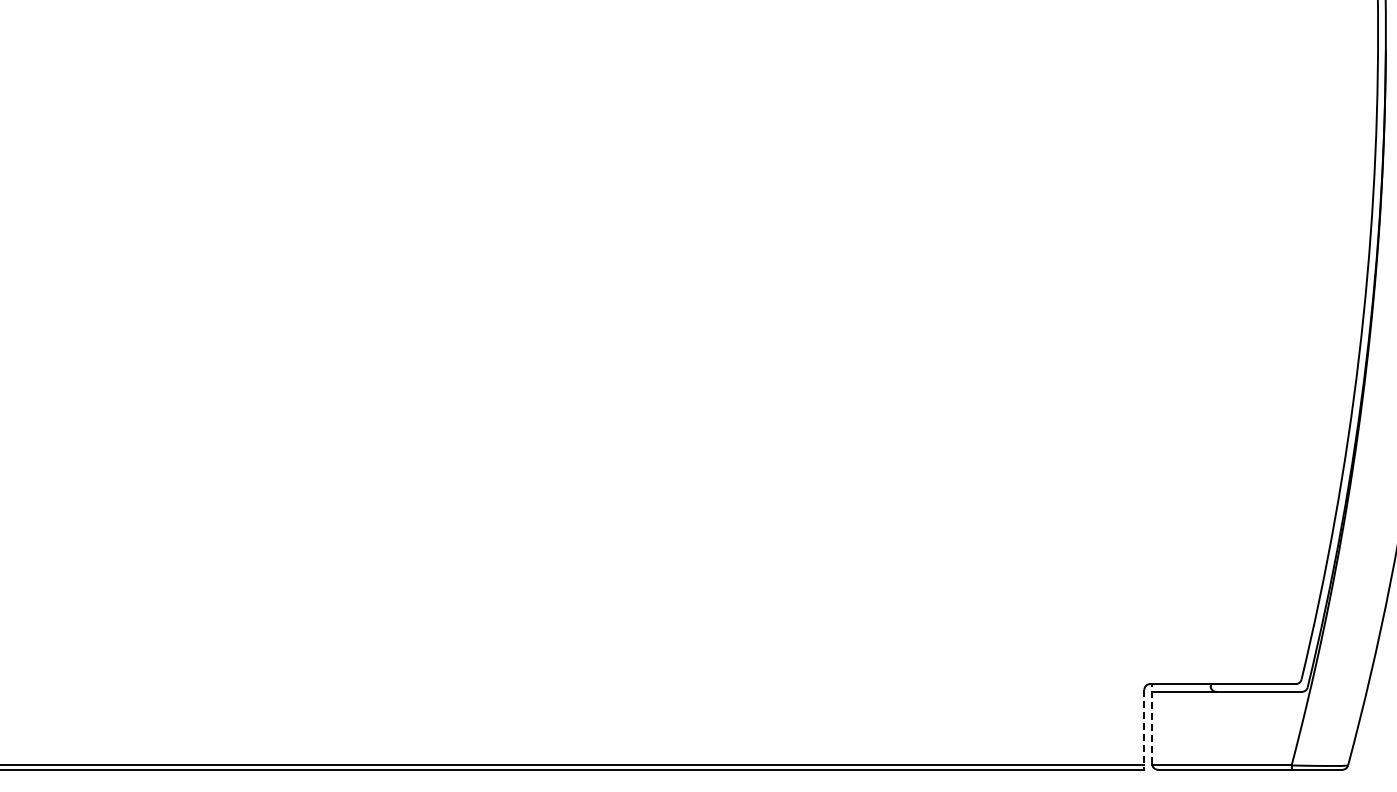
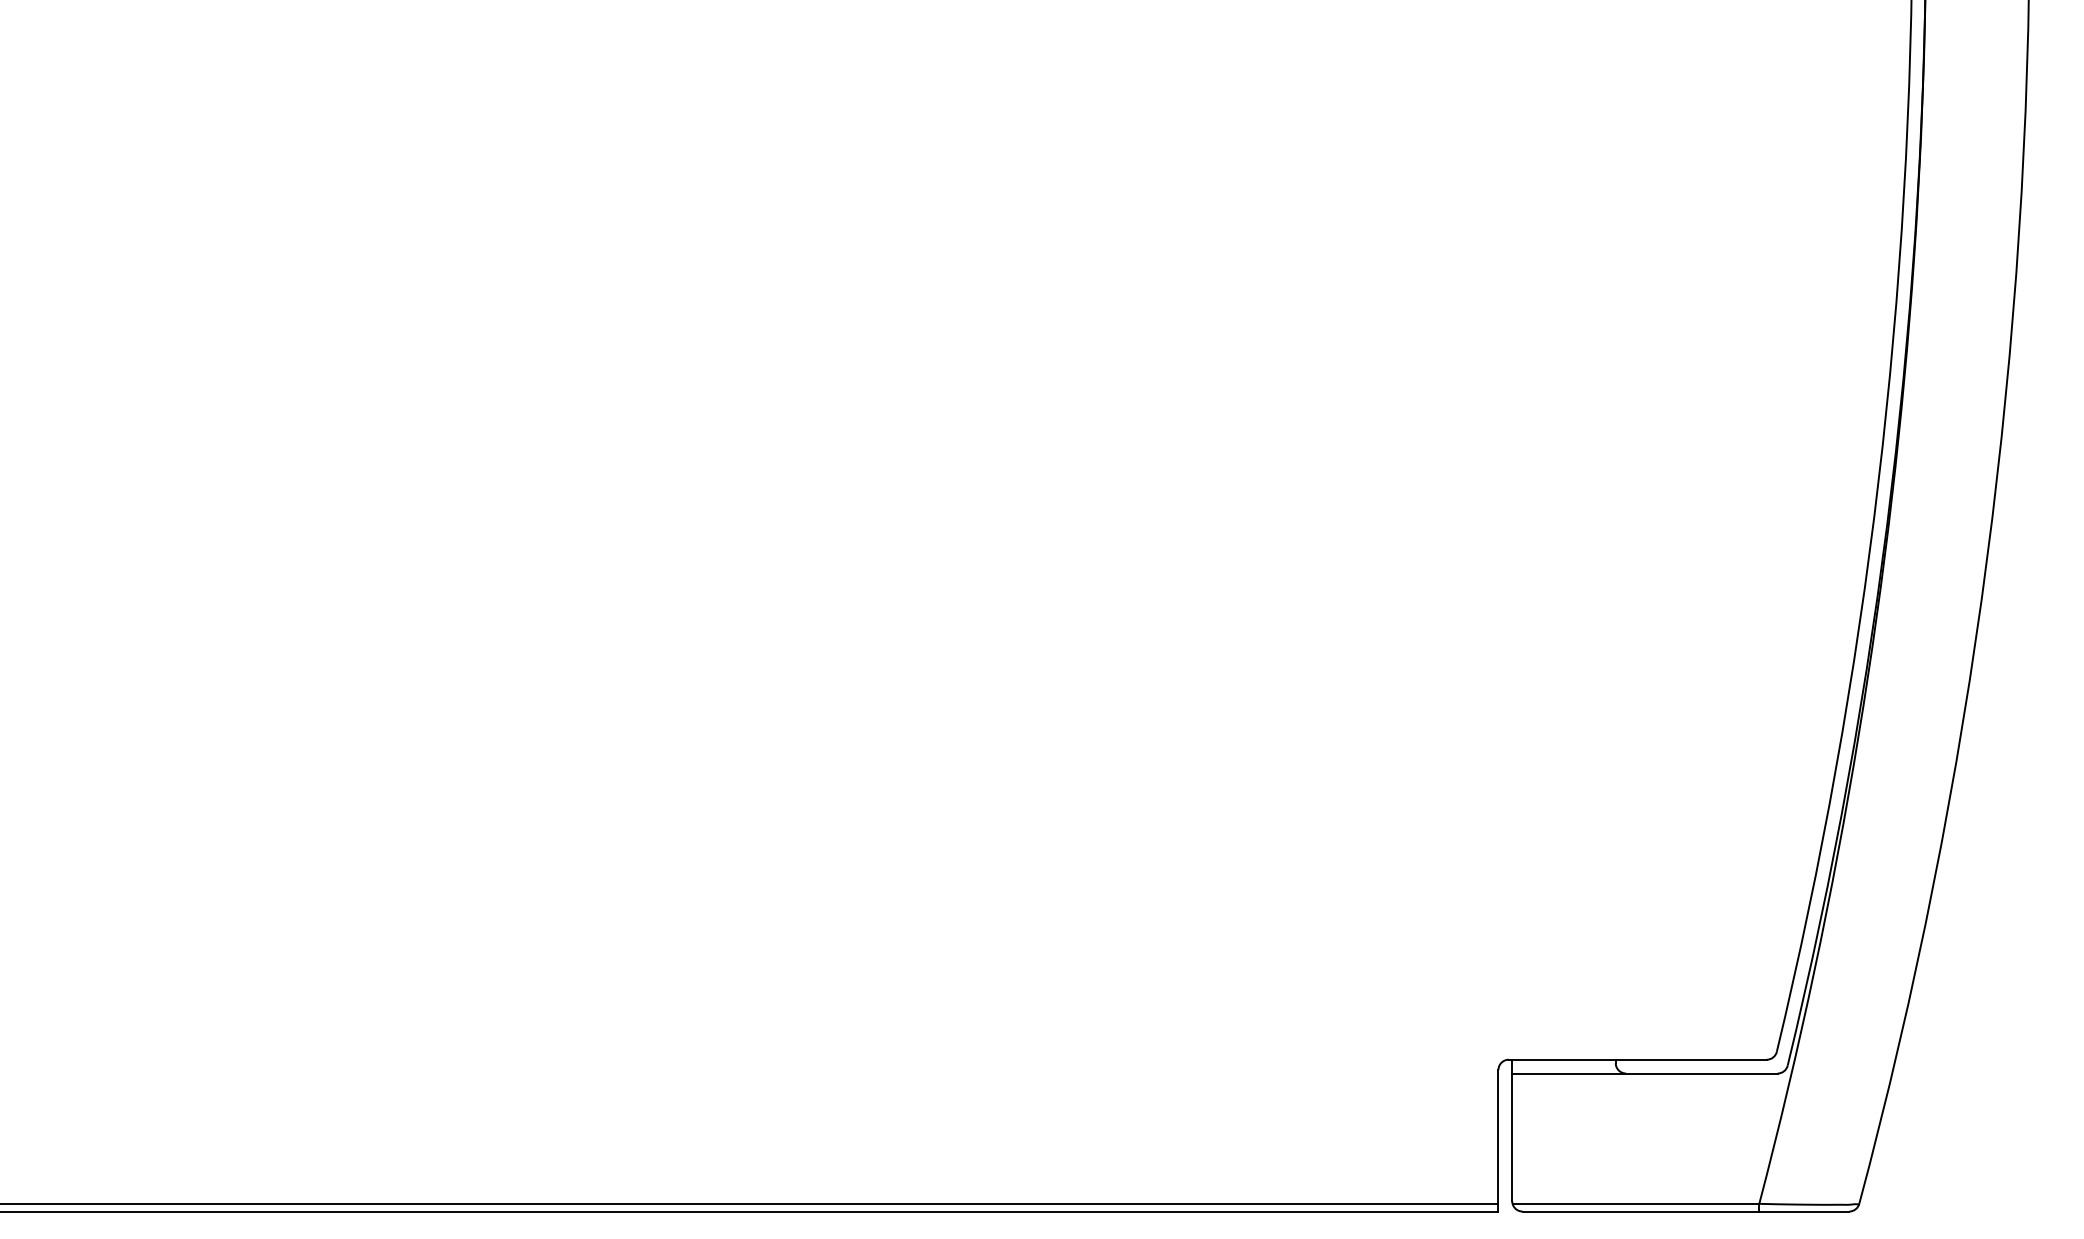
line: (1152, 724) -> (1512, 1131), dashed -> solid
line: (1144, 729) -> (1498, 1140), dashed -> solid

